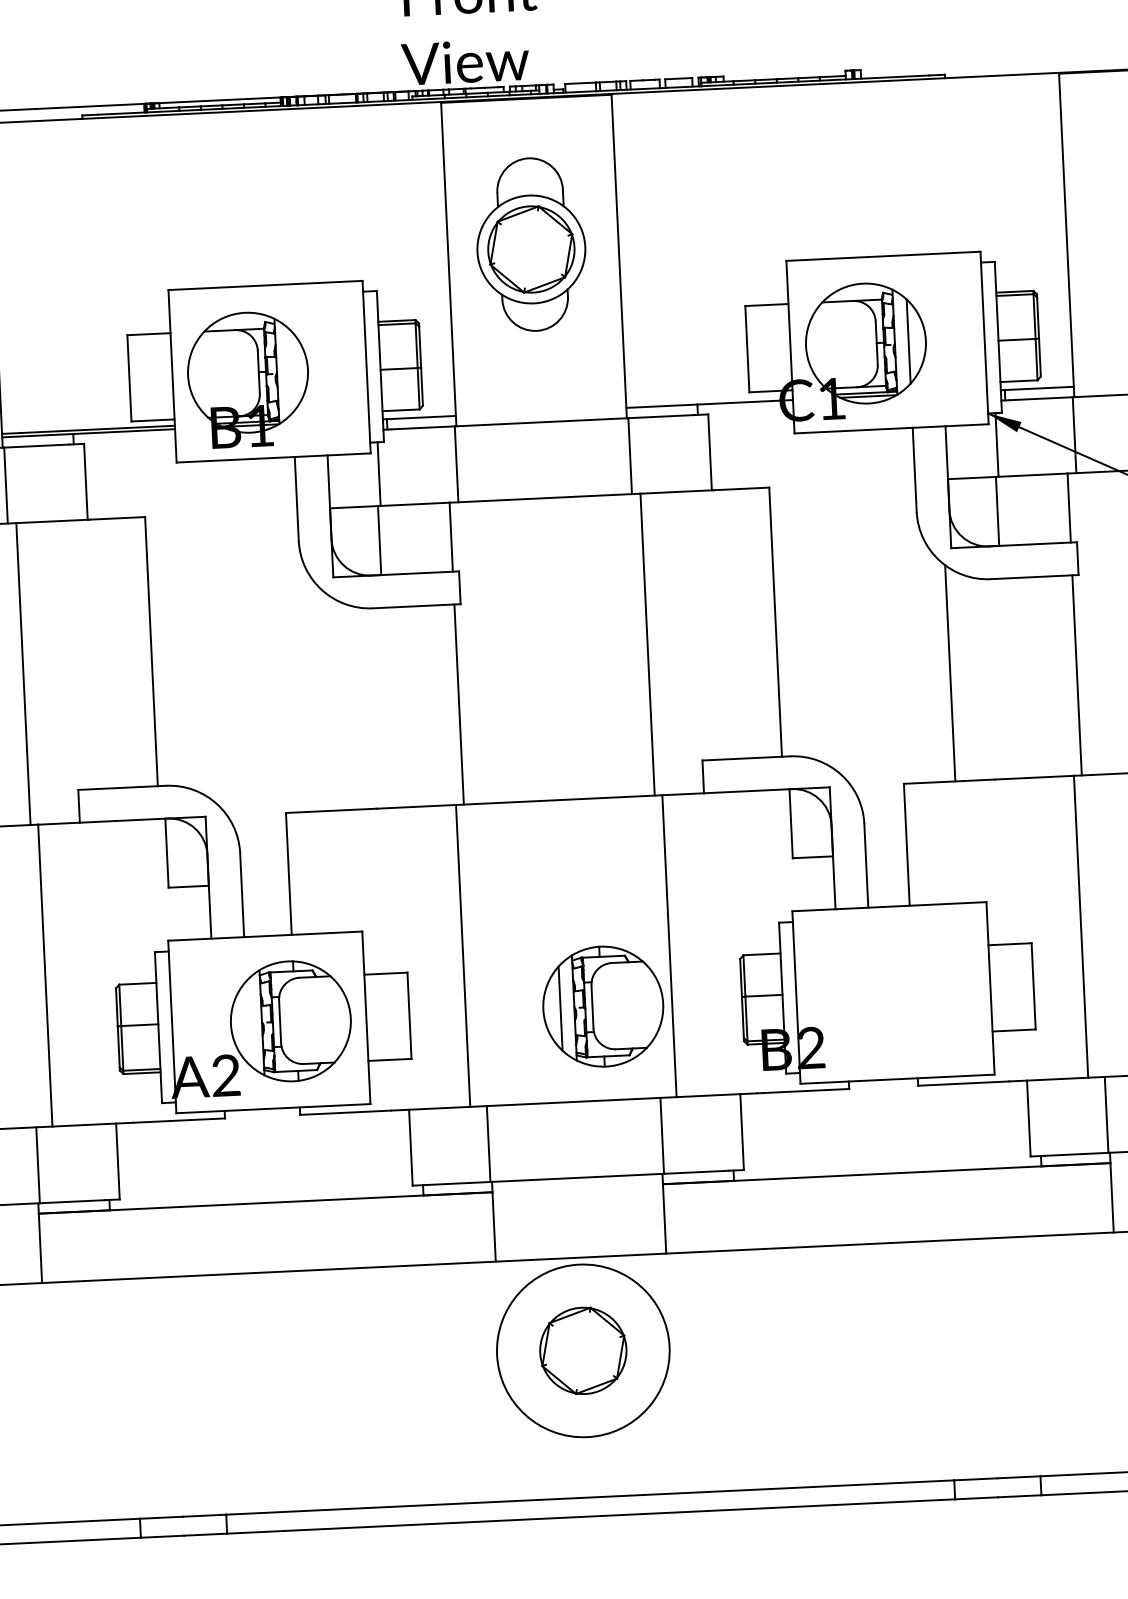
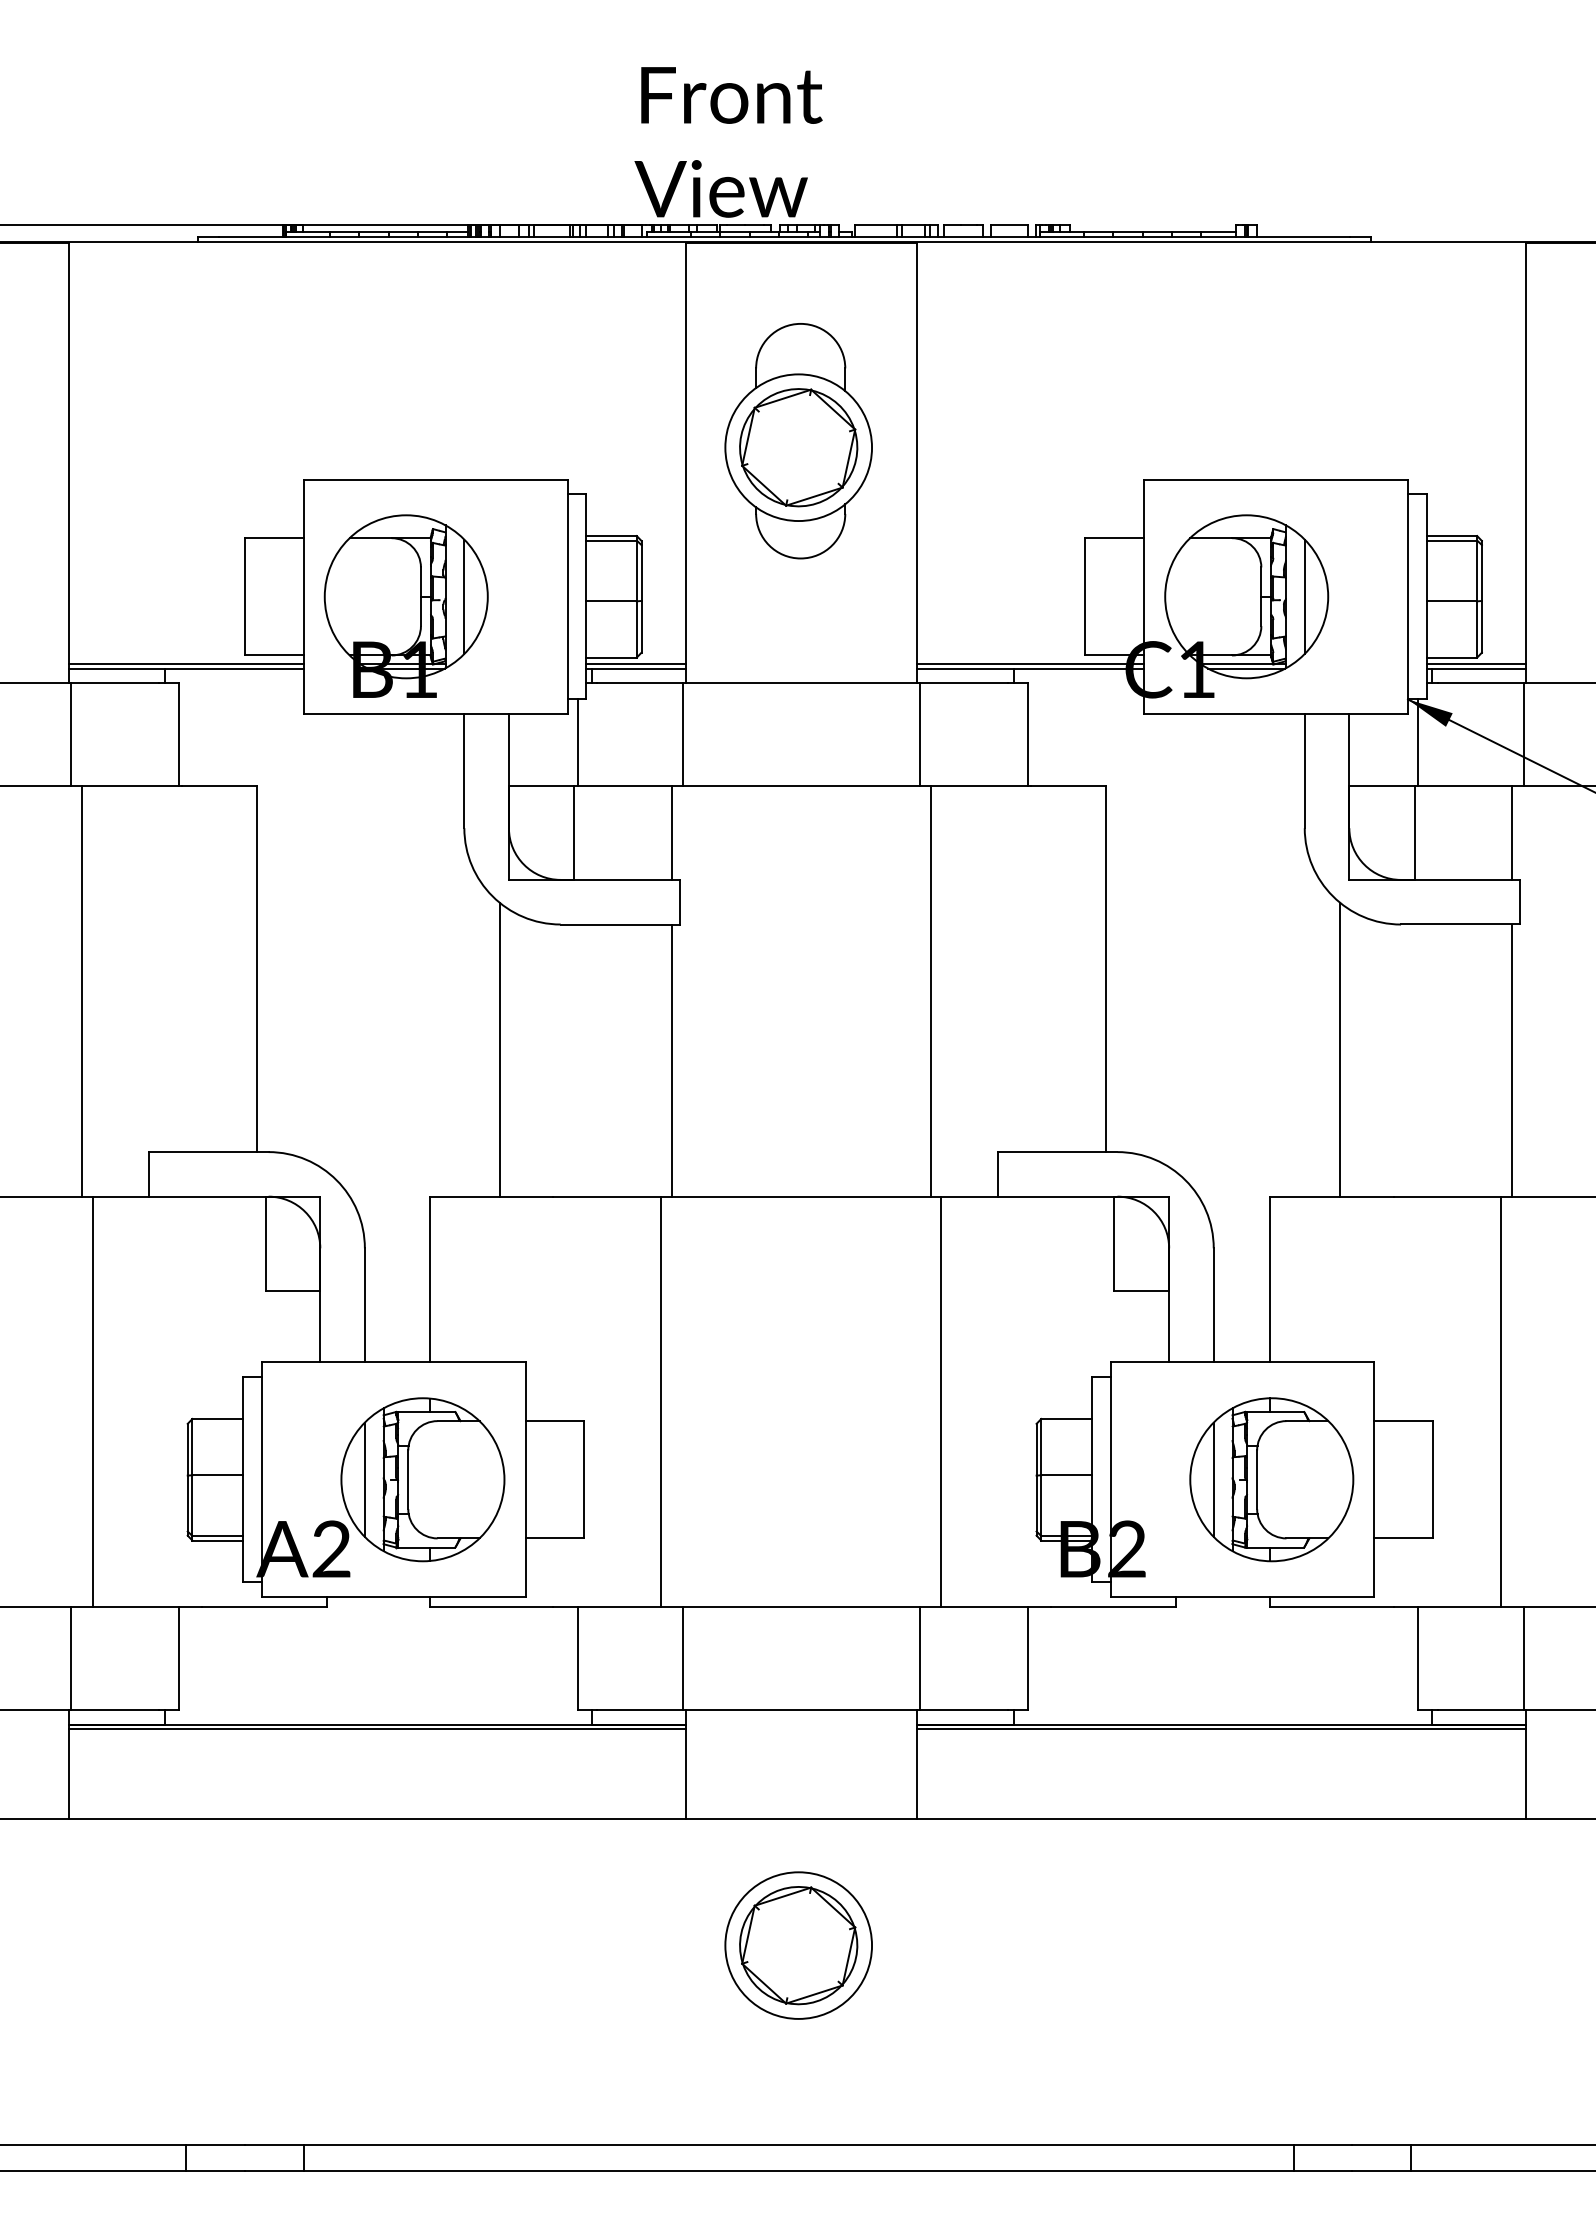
line: (290, 370) -> (464, 596), added
line: (1037, 385) -> (1476, 664), added
line: (709, 400) -> (1030, 664), added
line: (418, 414) -> (635, 664), added
line: (332, 702) -> (499, 1049), added
part: (603, 1006) -> (1271, 1479), moved
line: (247, 1023) -> (364, 1479), added
line: (886, 1177) -> (1221, 1729), added
line: (265, 1206) -> (376, 1729), added
circle: (583, 1350) -> (798, 1945), size x0.62

